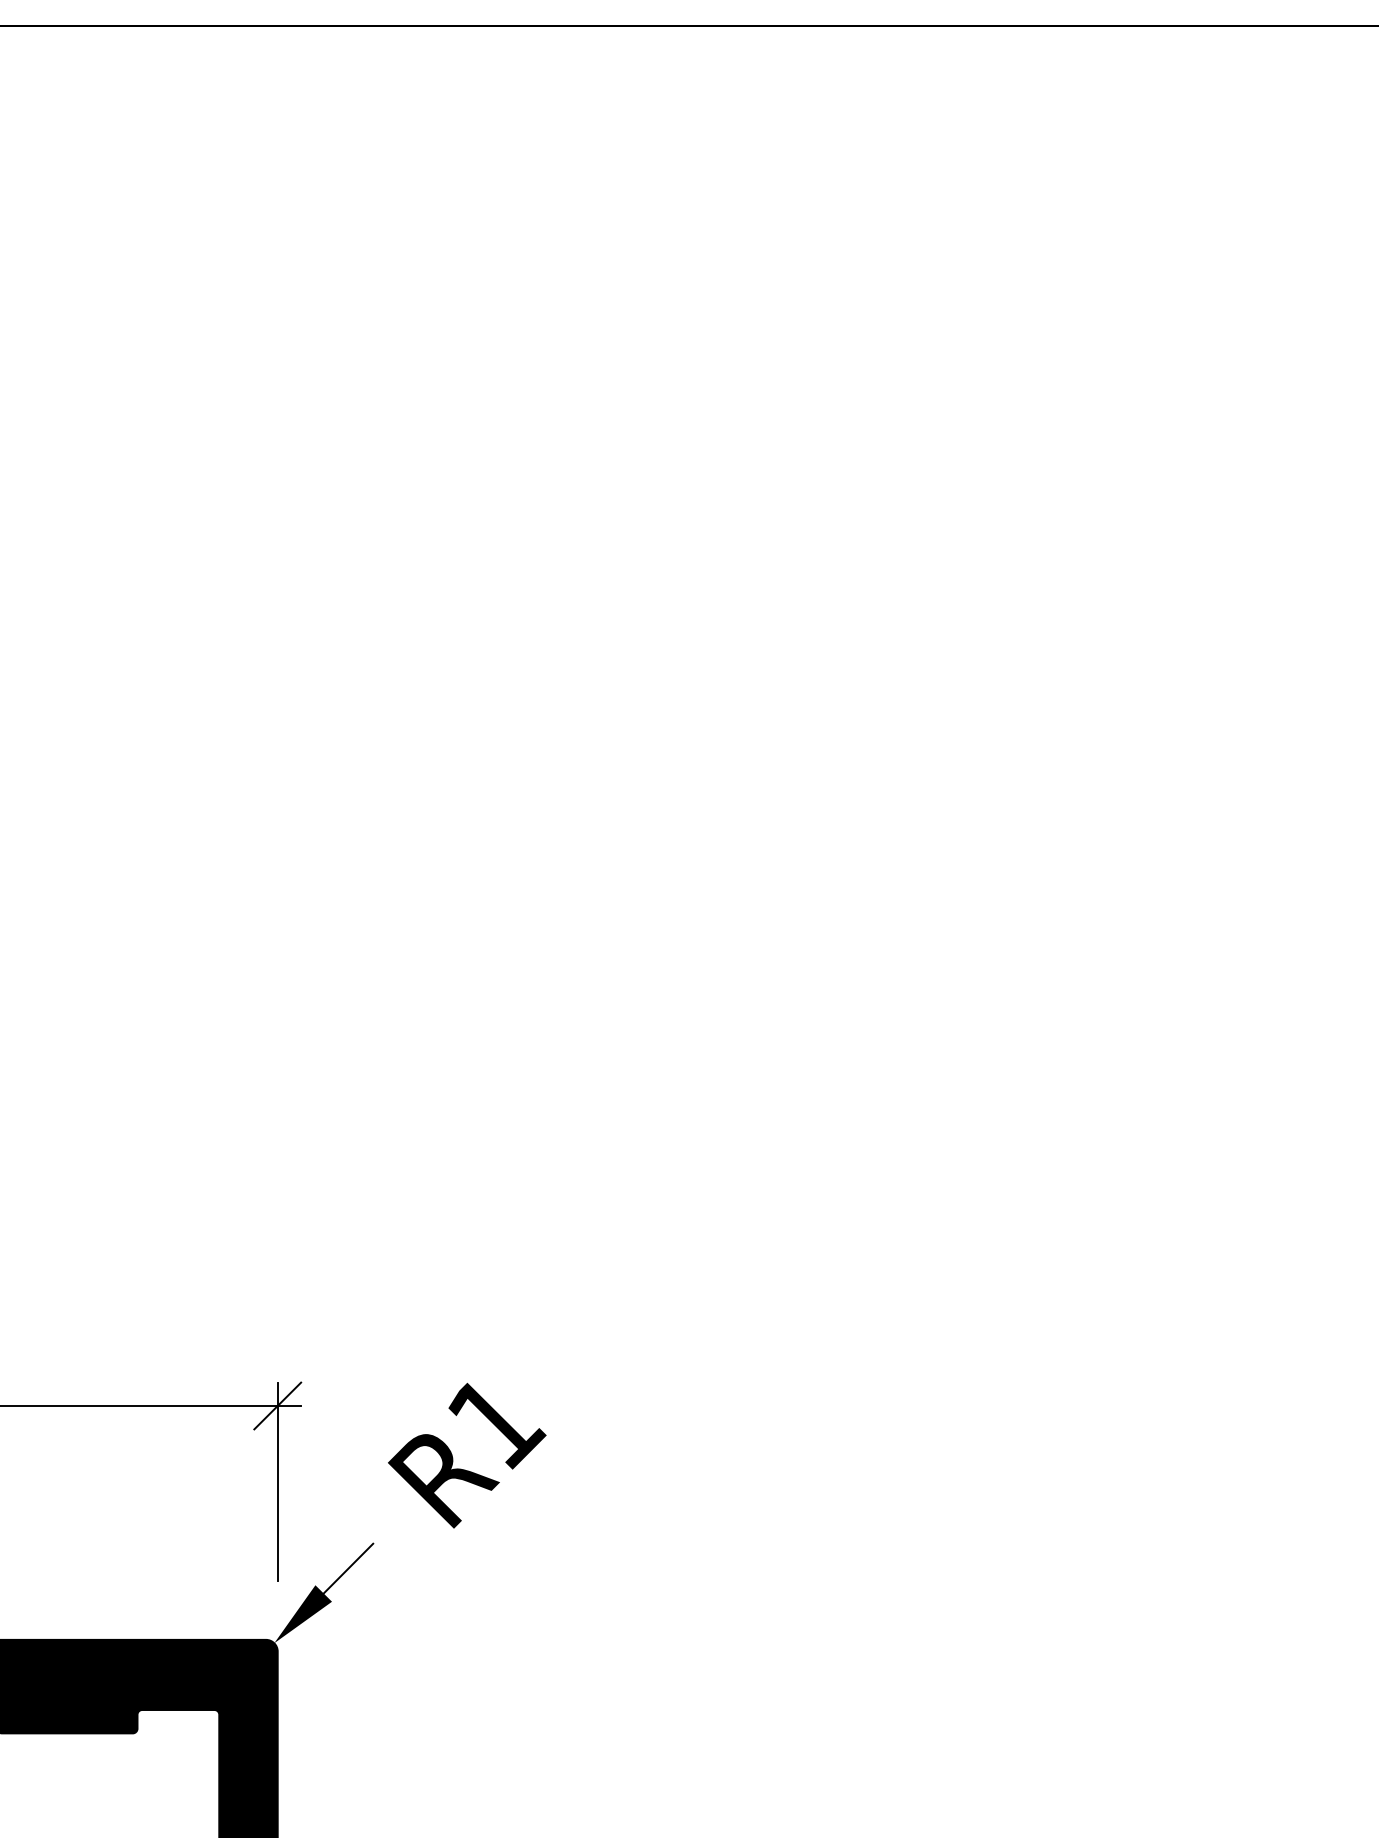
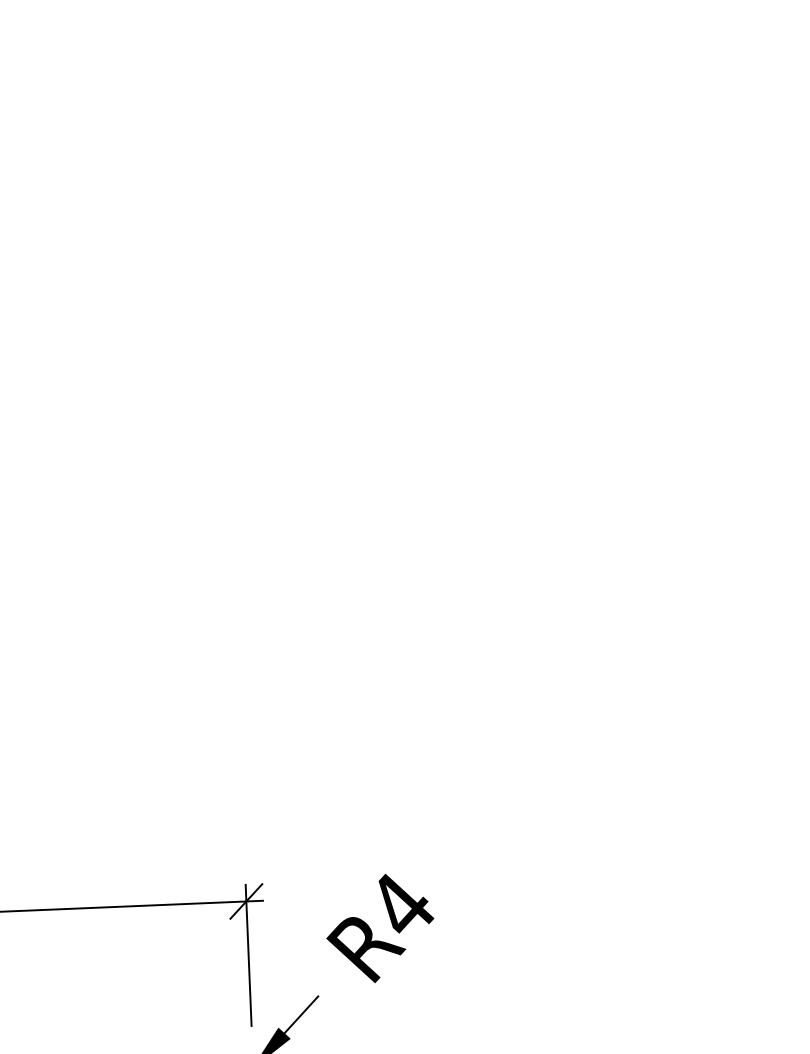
text: (497, 1422) -> (402, 906), R1 -> R4

